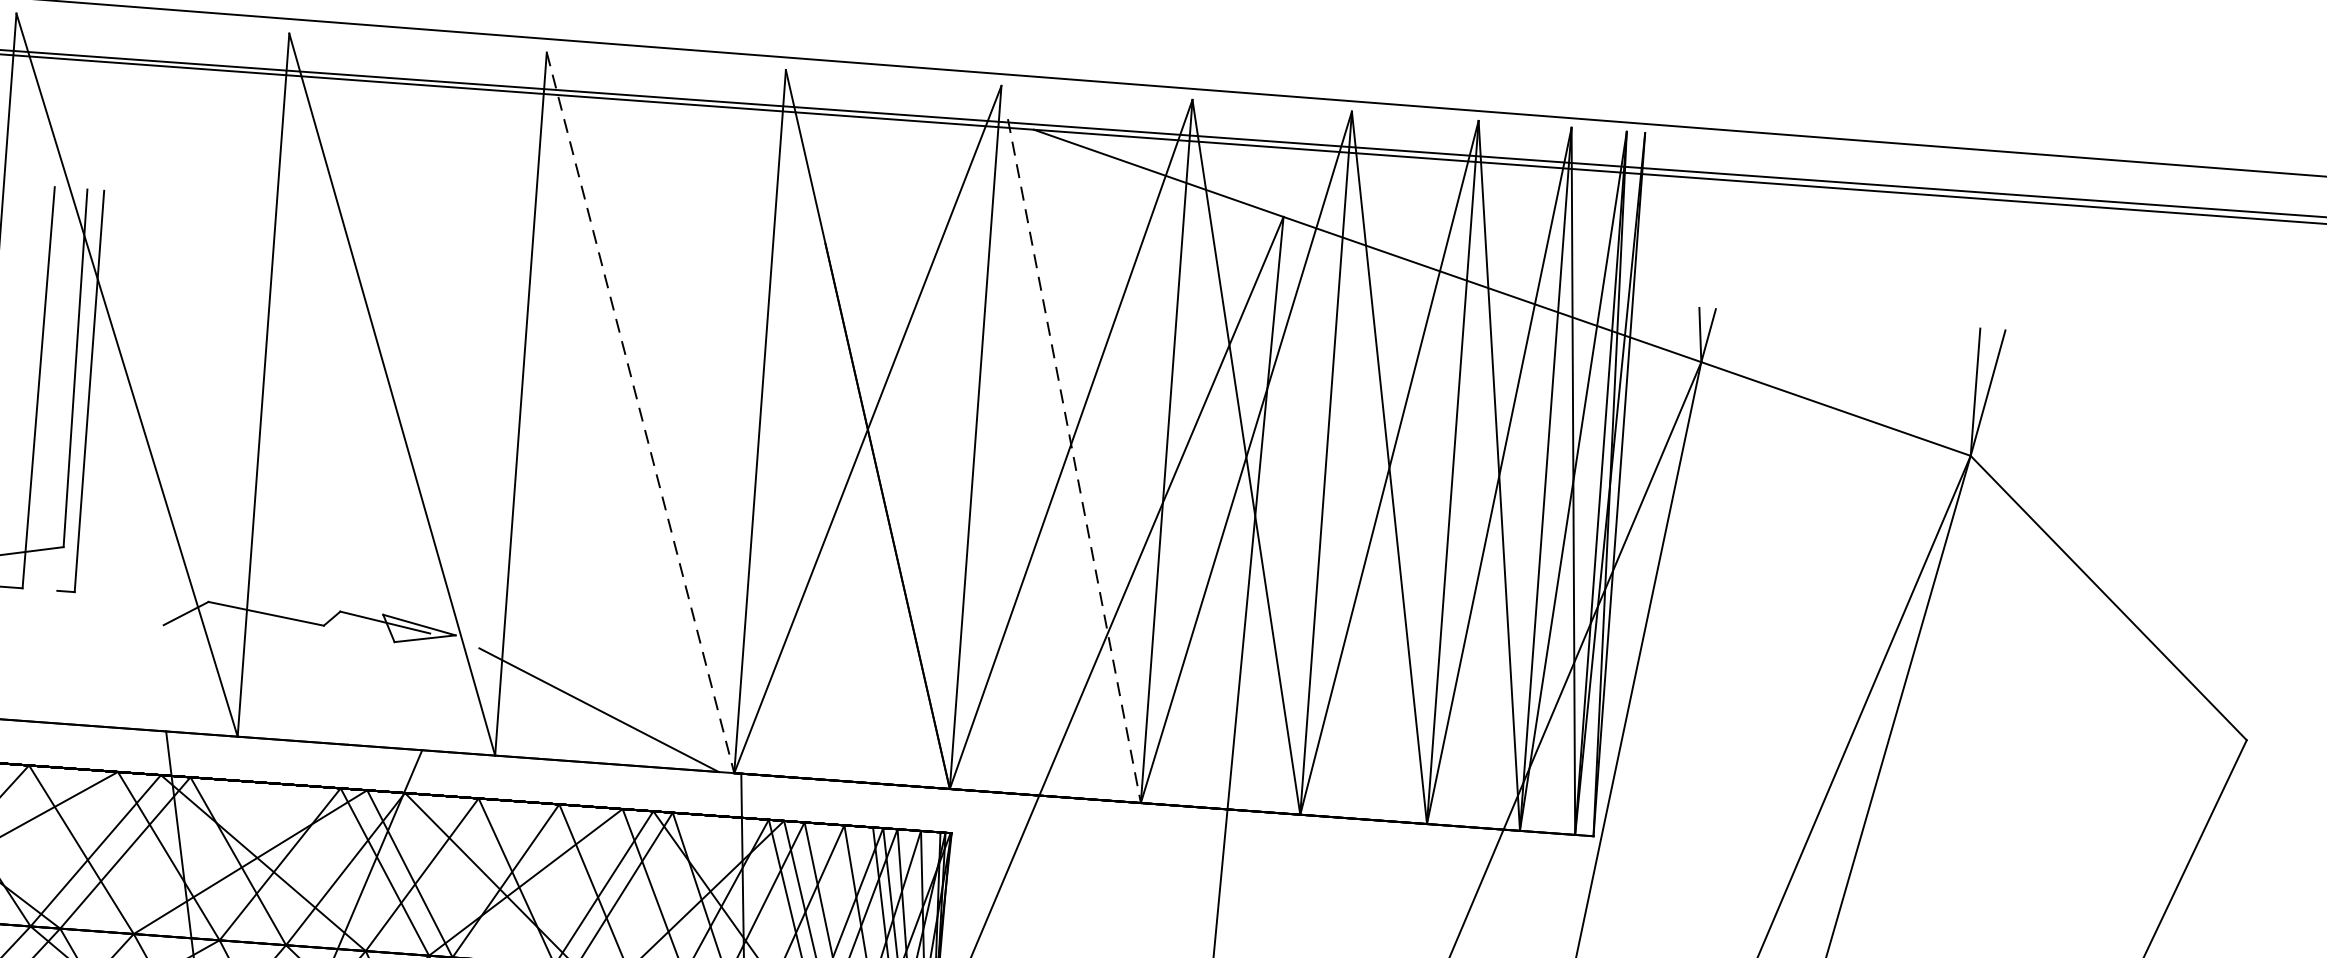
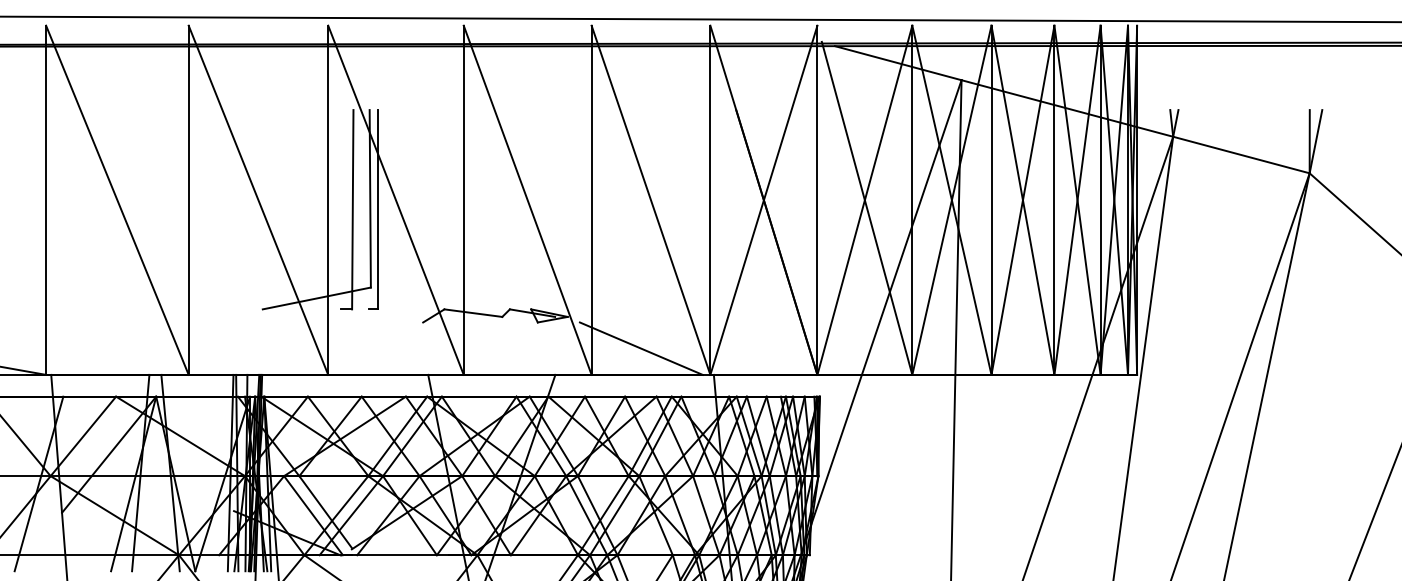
line: (641, 413) -> (651, 200), dashed -> solid
line: (1075, 461) -> (867, 208), dashed -> solid

